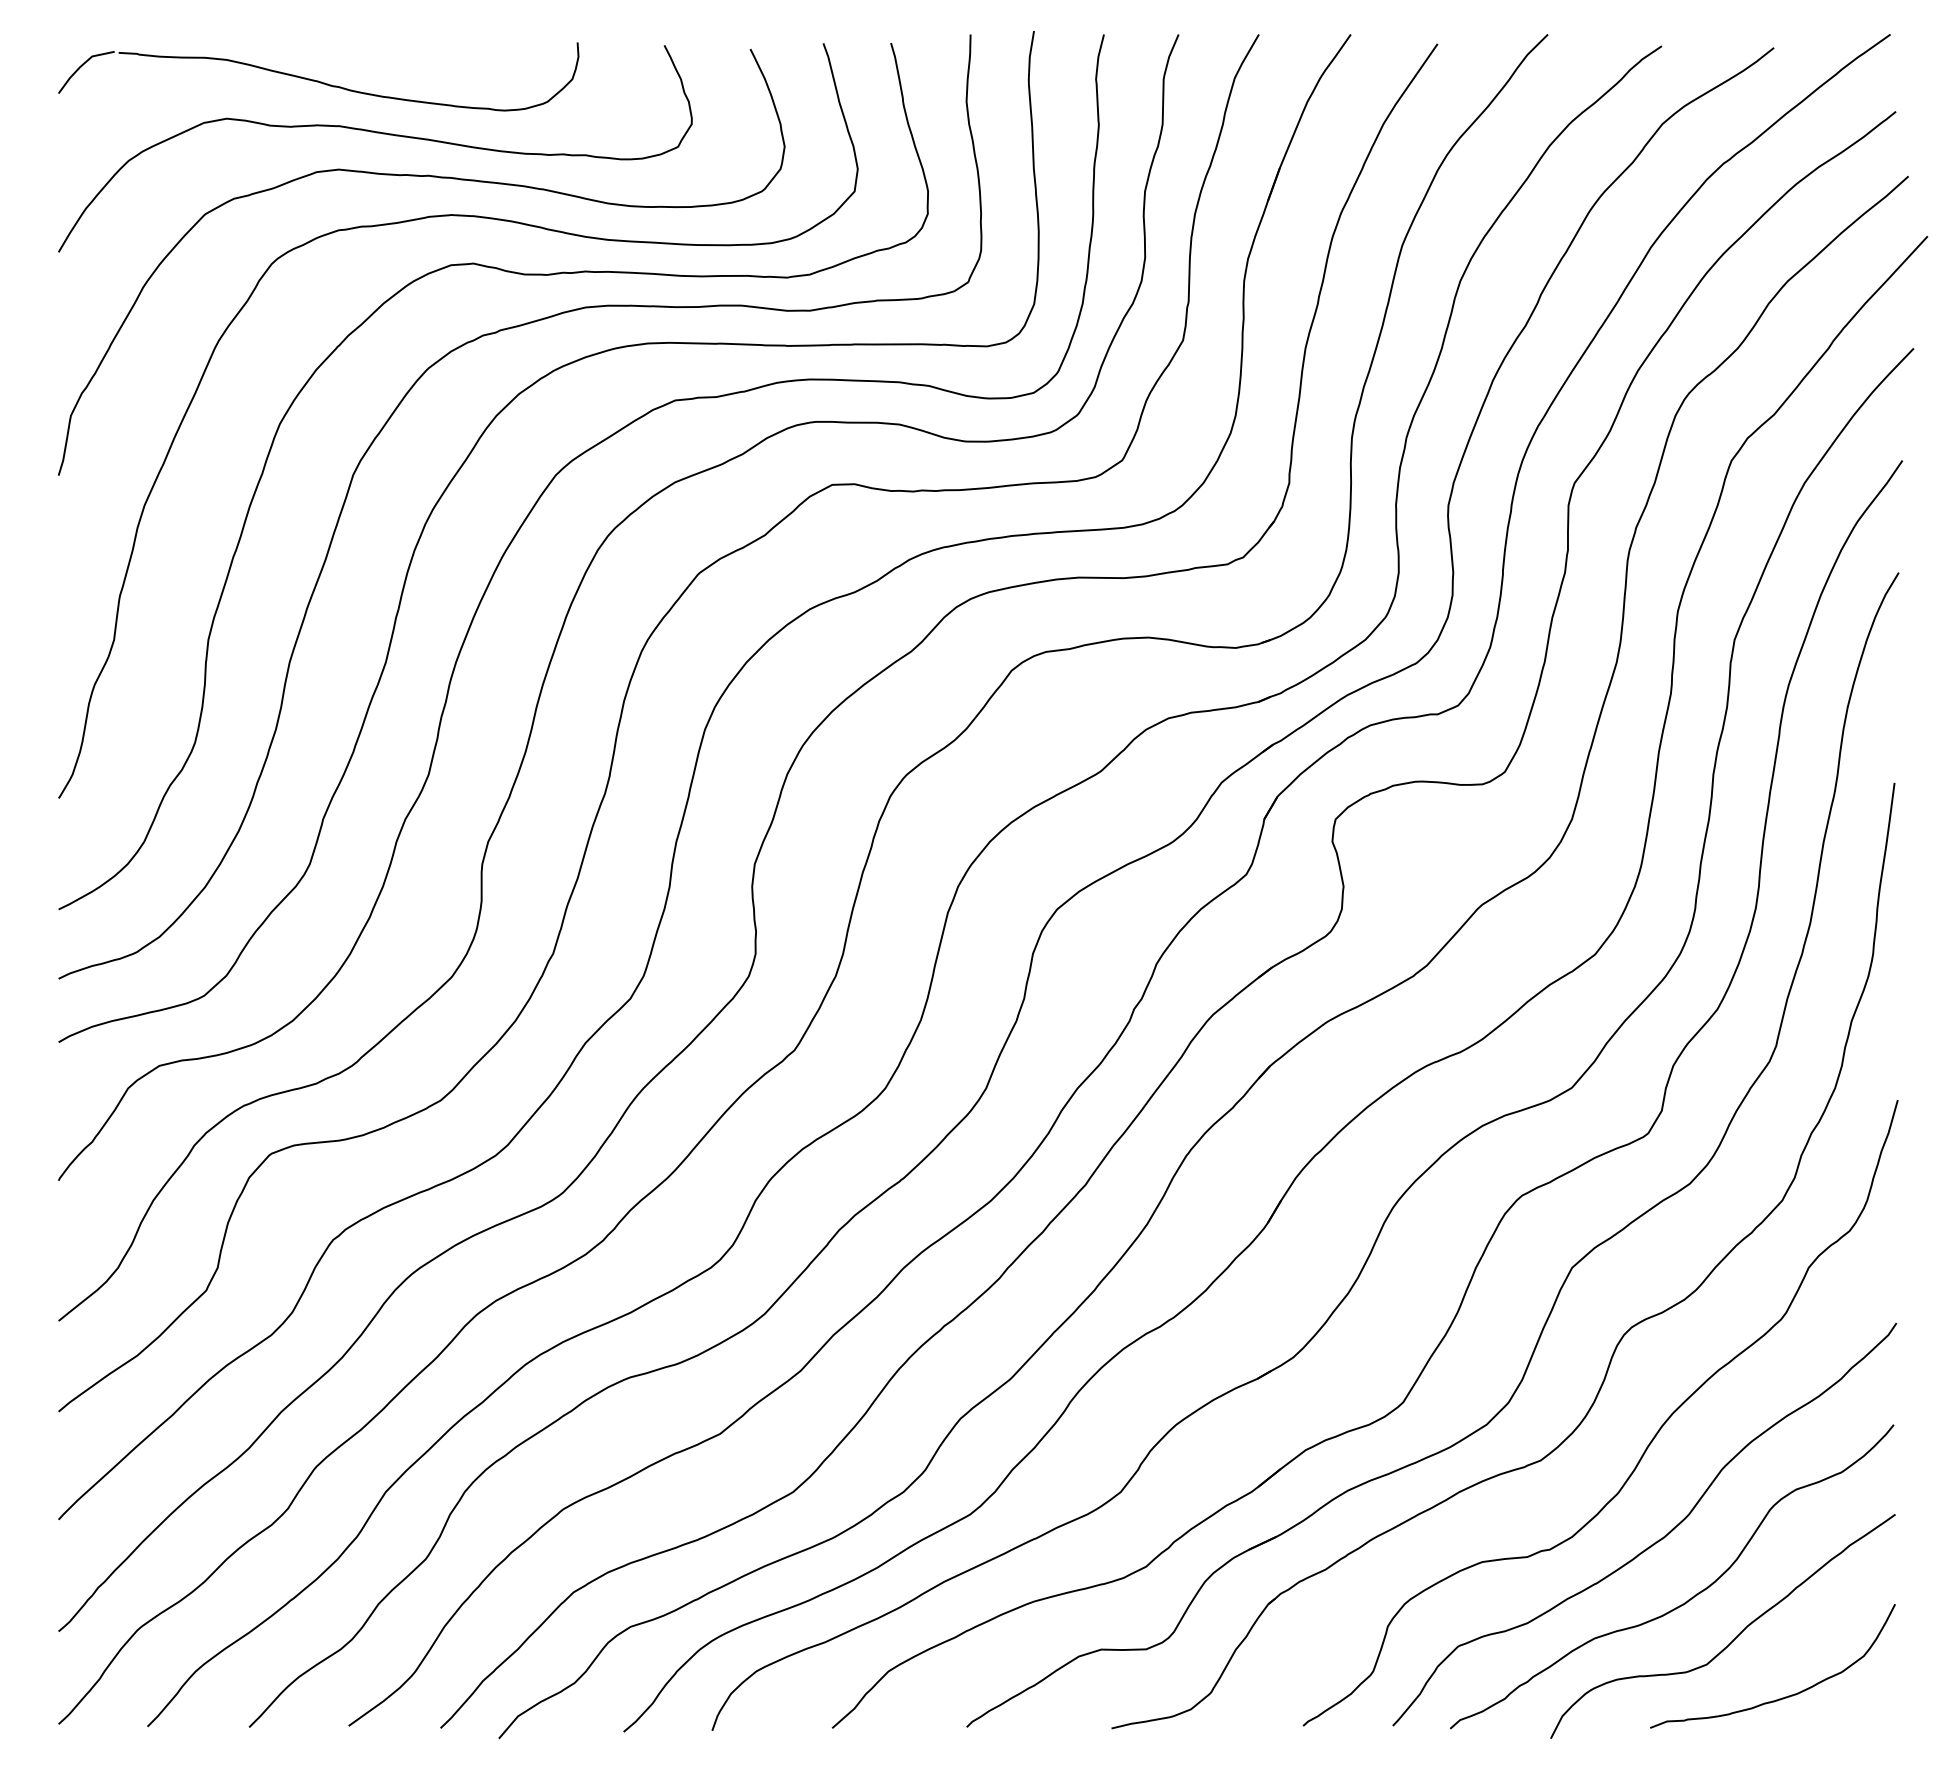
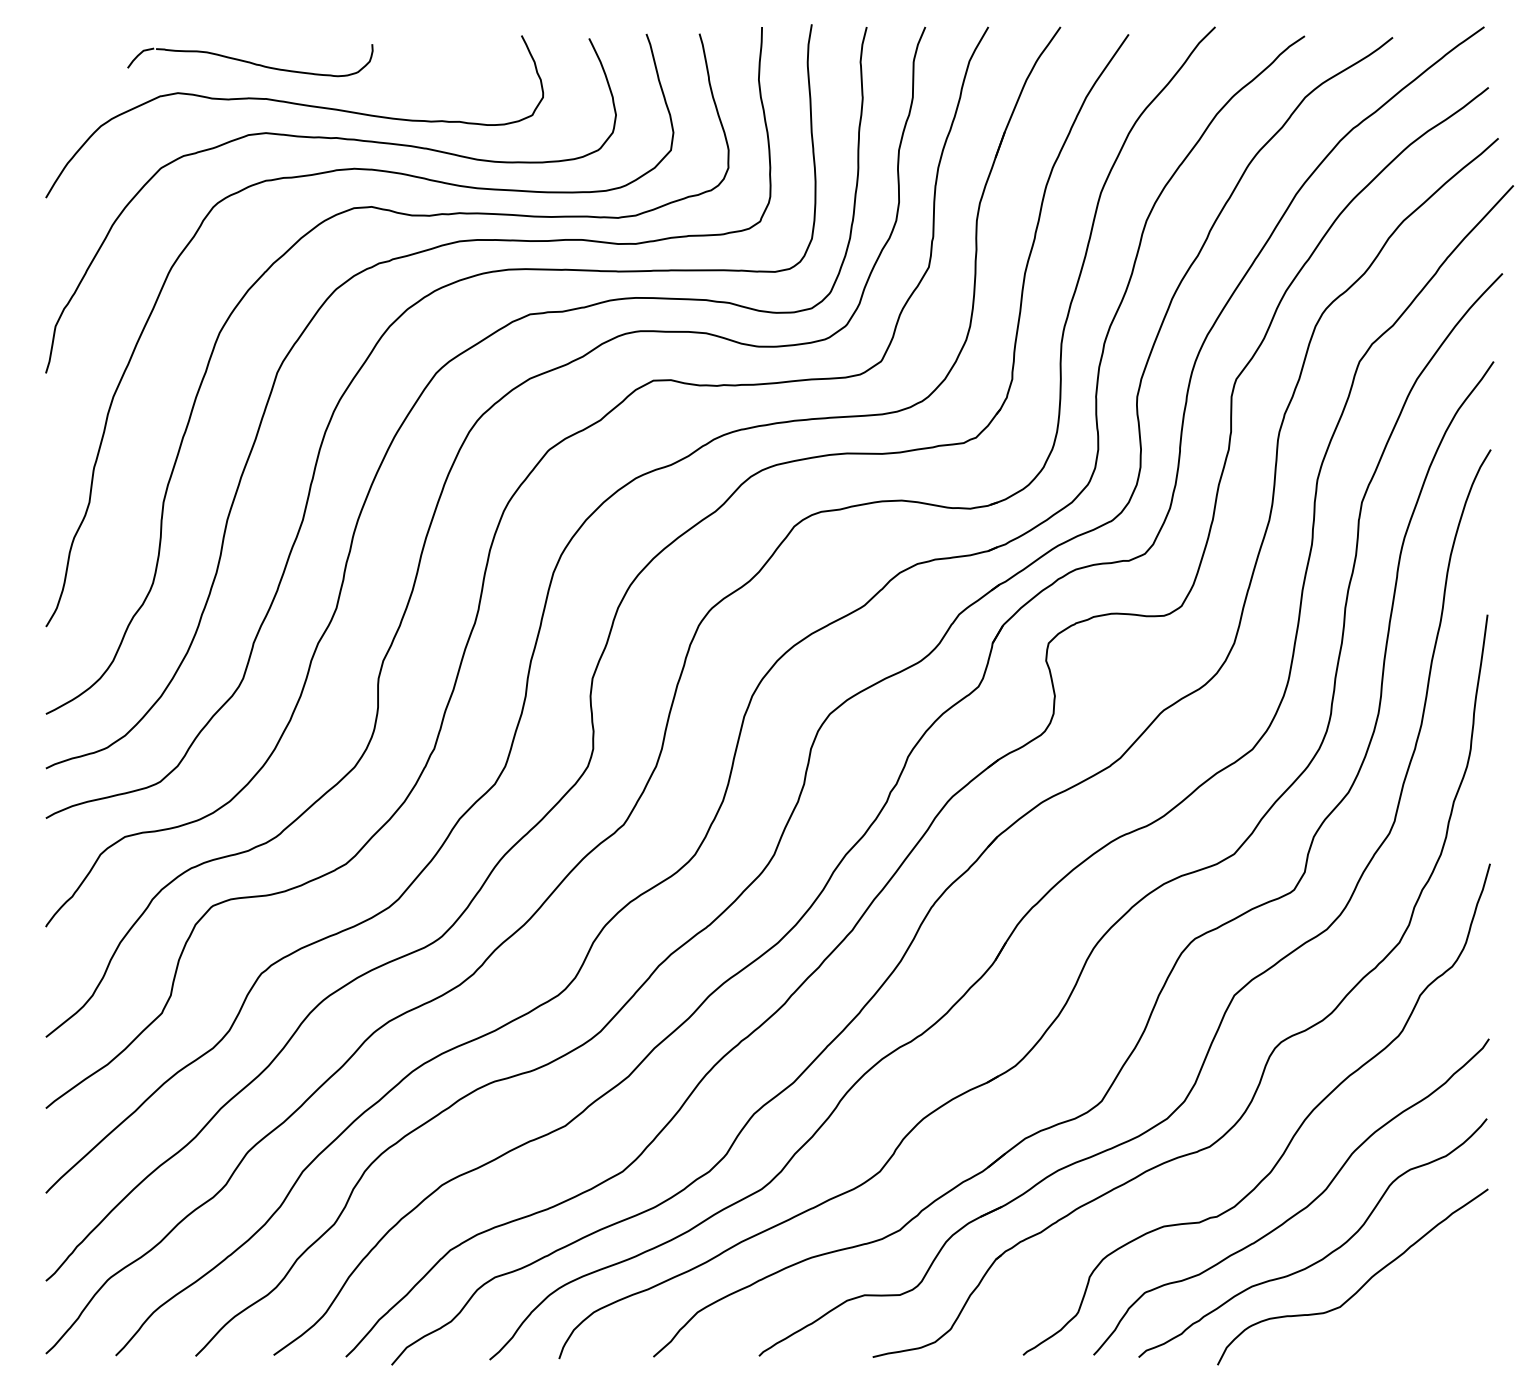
part: (319, 77) -> (250, 60), size x0.6
curve: (1782, 1697) -> (1399, 1332), removed

